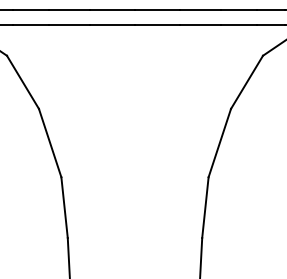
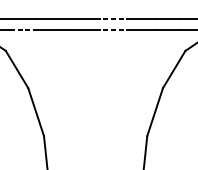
line: (157, 10) -> (111, 19), solid -> dashed
line: (30, 25) -> (22, 29), solid -> dashed
line: (157, 25) -> (111, 29), solid -> dashed

